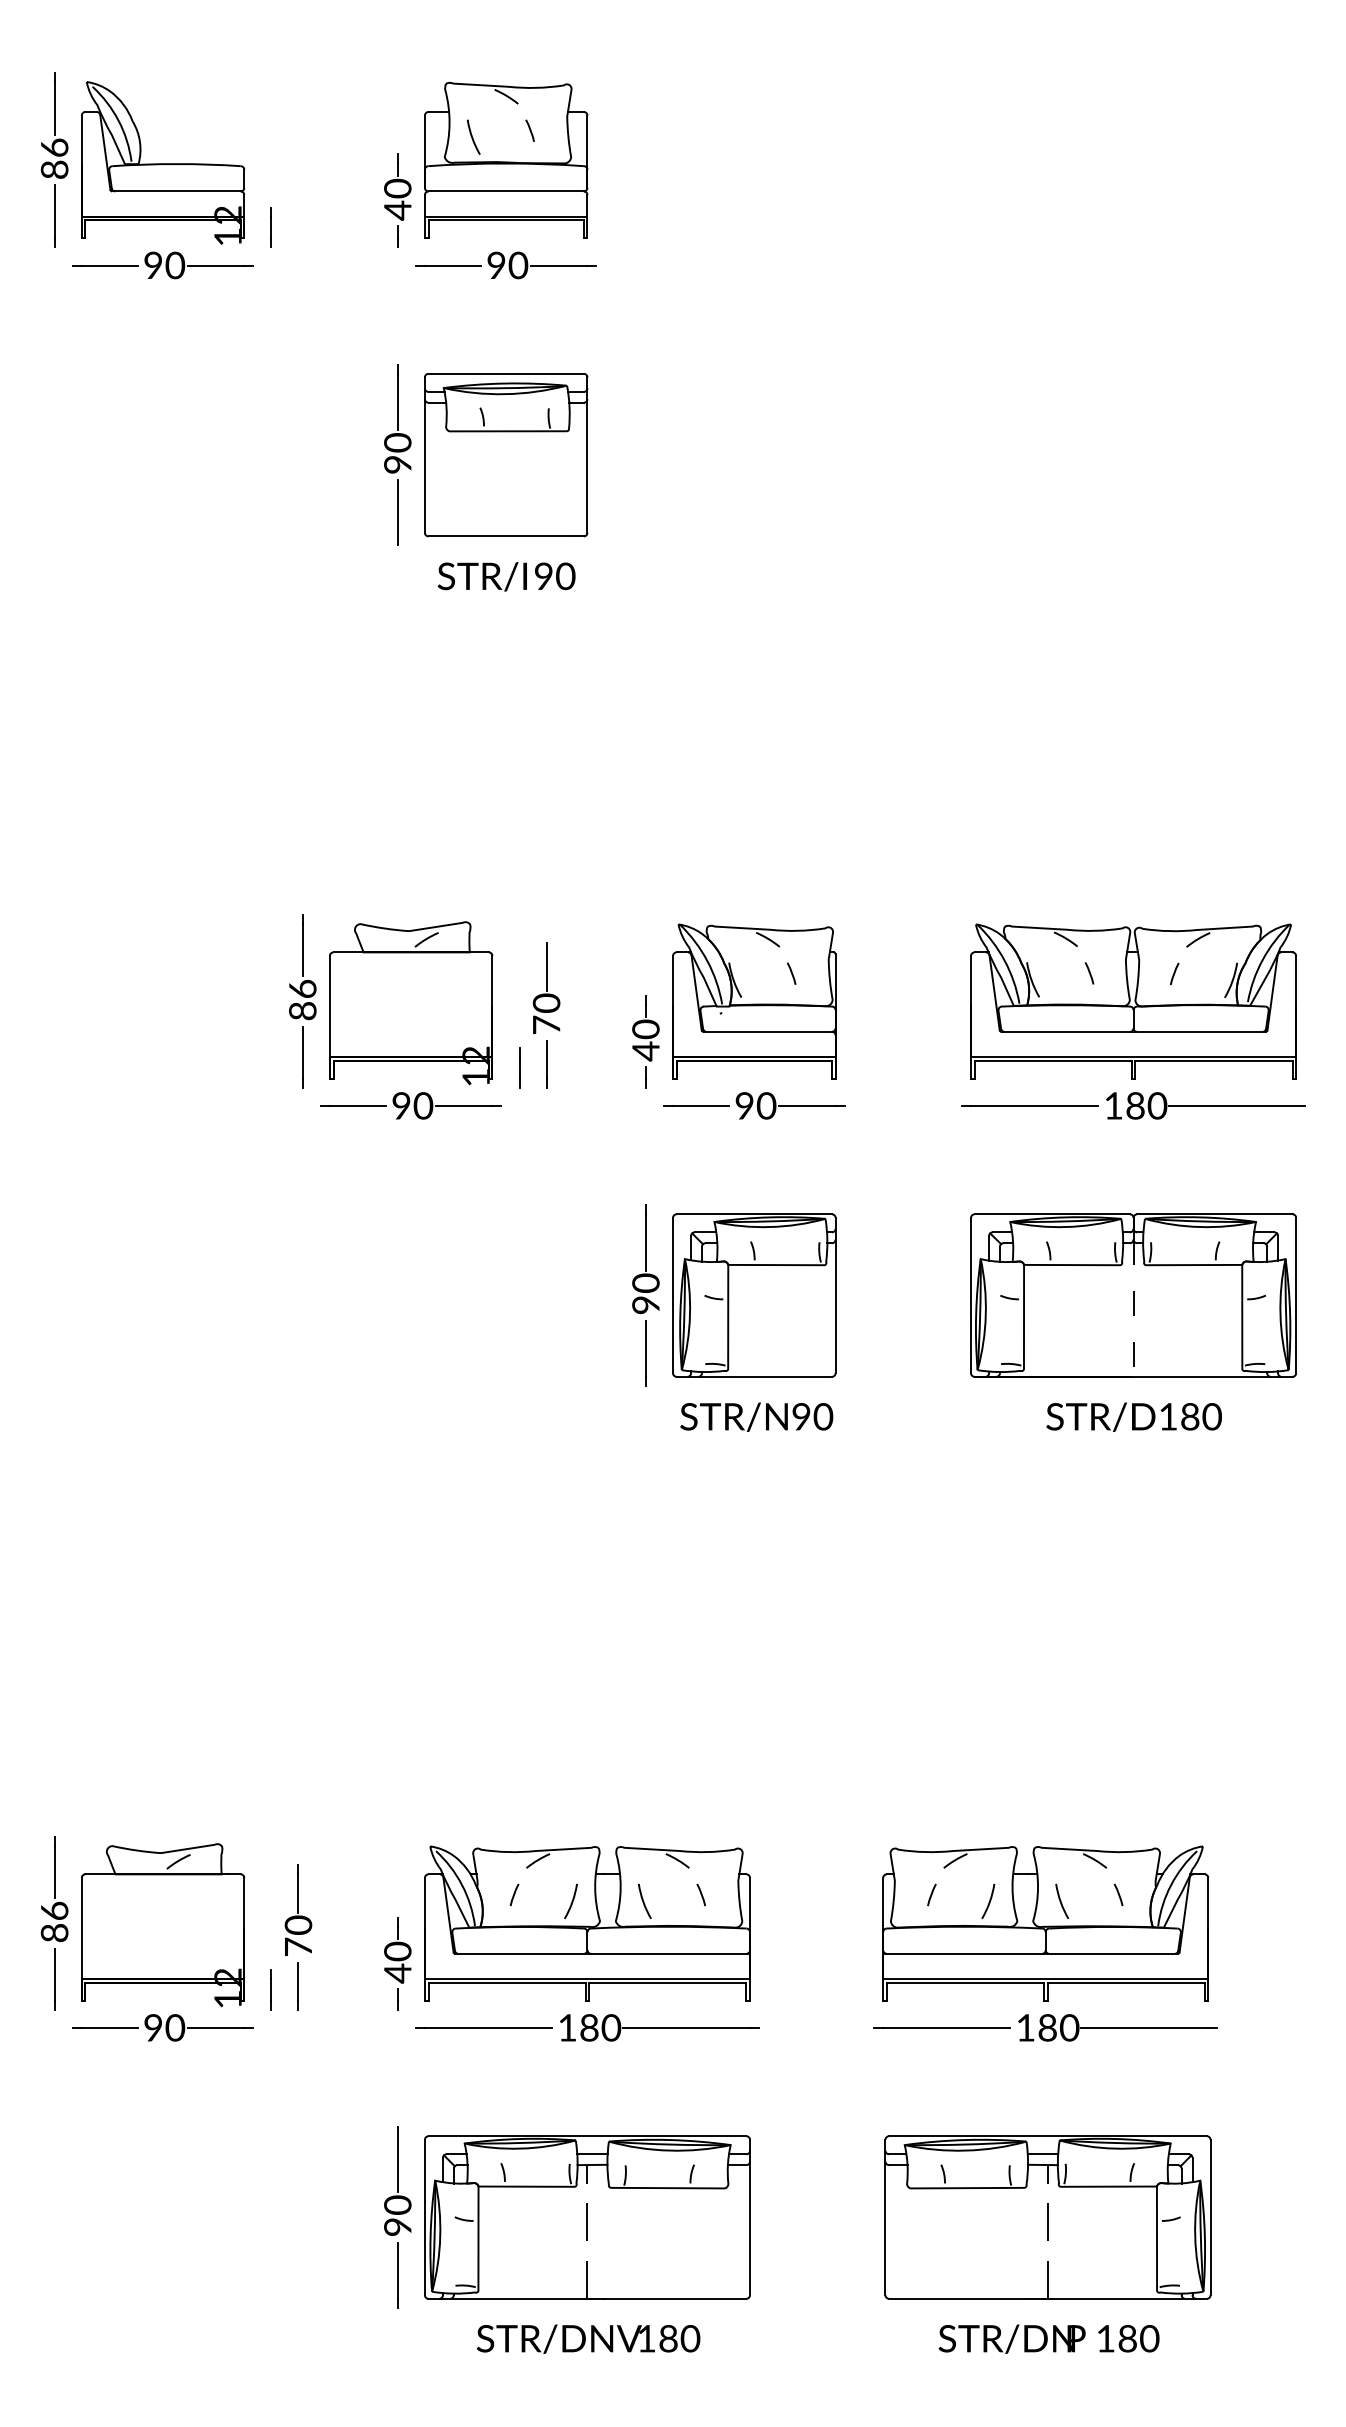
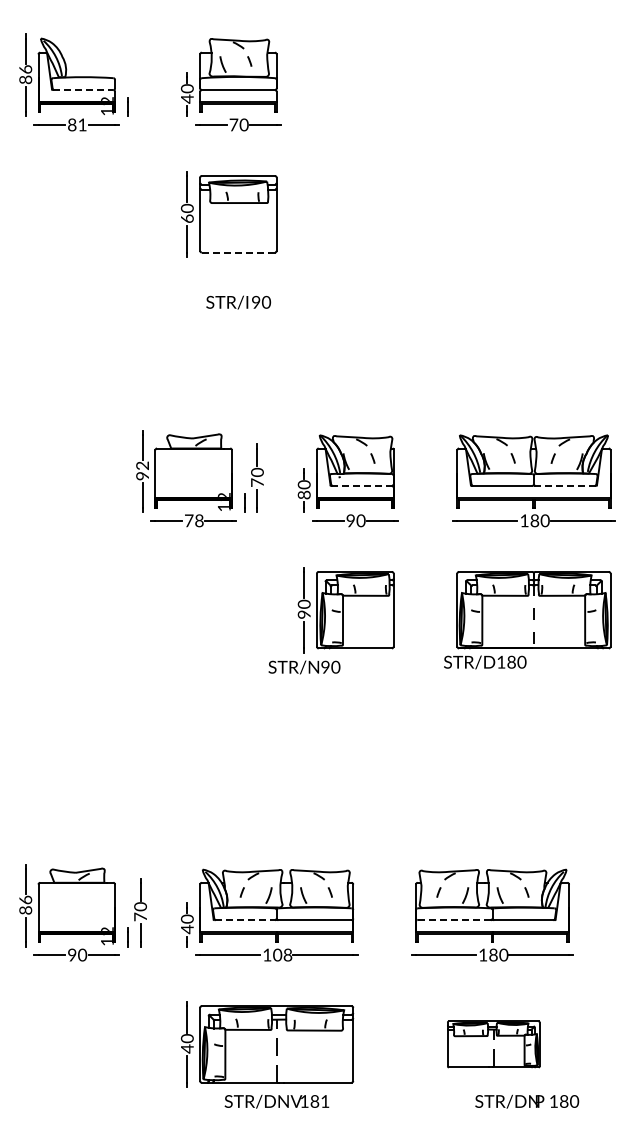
line: (177, 192) -> (83, 90), solid -> dashed
text: (164, 264) -> (77, 124), 90 -> 81
text: (495, 264) -> (233, 124), 90 -> 70
text: (395, 464) -> (186, 218), 90 -> 60
line: (499, 536) -> (235, 252), solid -> dashed
text: (506, 576) -> (238, 302), moved
text: (302, 999) -> (142, 470), 86 -> 92
line: (769, 1030) -> (362, 485), solid -> dashed
line: (1198, 1030) -> (564, 485), solid -> dashed
text: (644, 1050) -> (303, 494), 40 -> 80
text: (412, 1105) -> (194, 520), 90 -> 78
text: (756, 1417) -> (304, 667), moved
text: (1134, 1417) -> (485, 662), moved
line: (523, 1954) -> (246, 920), solid -> dashed
line: (960, 1954) -> (452, 920), solid -> dashed
text: (599, 2028) -> (282, 955), 180 -> 108
part: (1047, 2217) -> (493, 1044), size x0.6
text: (398, 2226) -> (187, 1048), 90 -> 40
text: (688, 2338) -> (324, 1101), 180 -> 181
text: (1049, 2338) -> (527, 1101), moved

